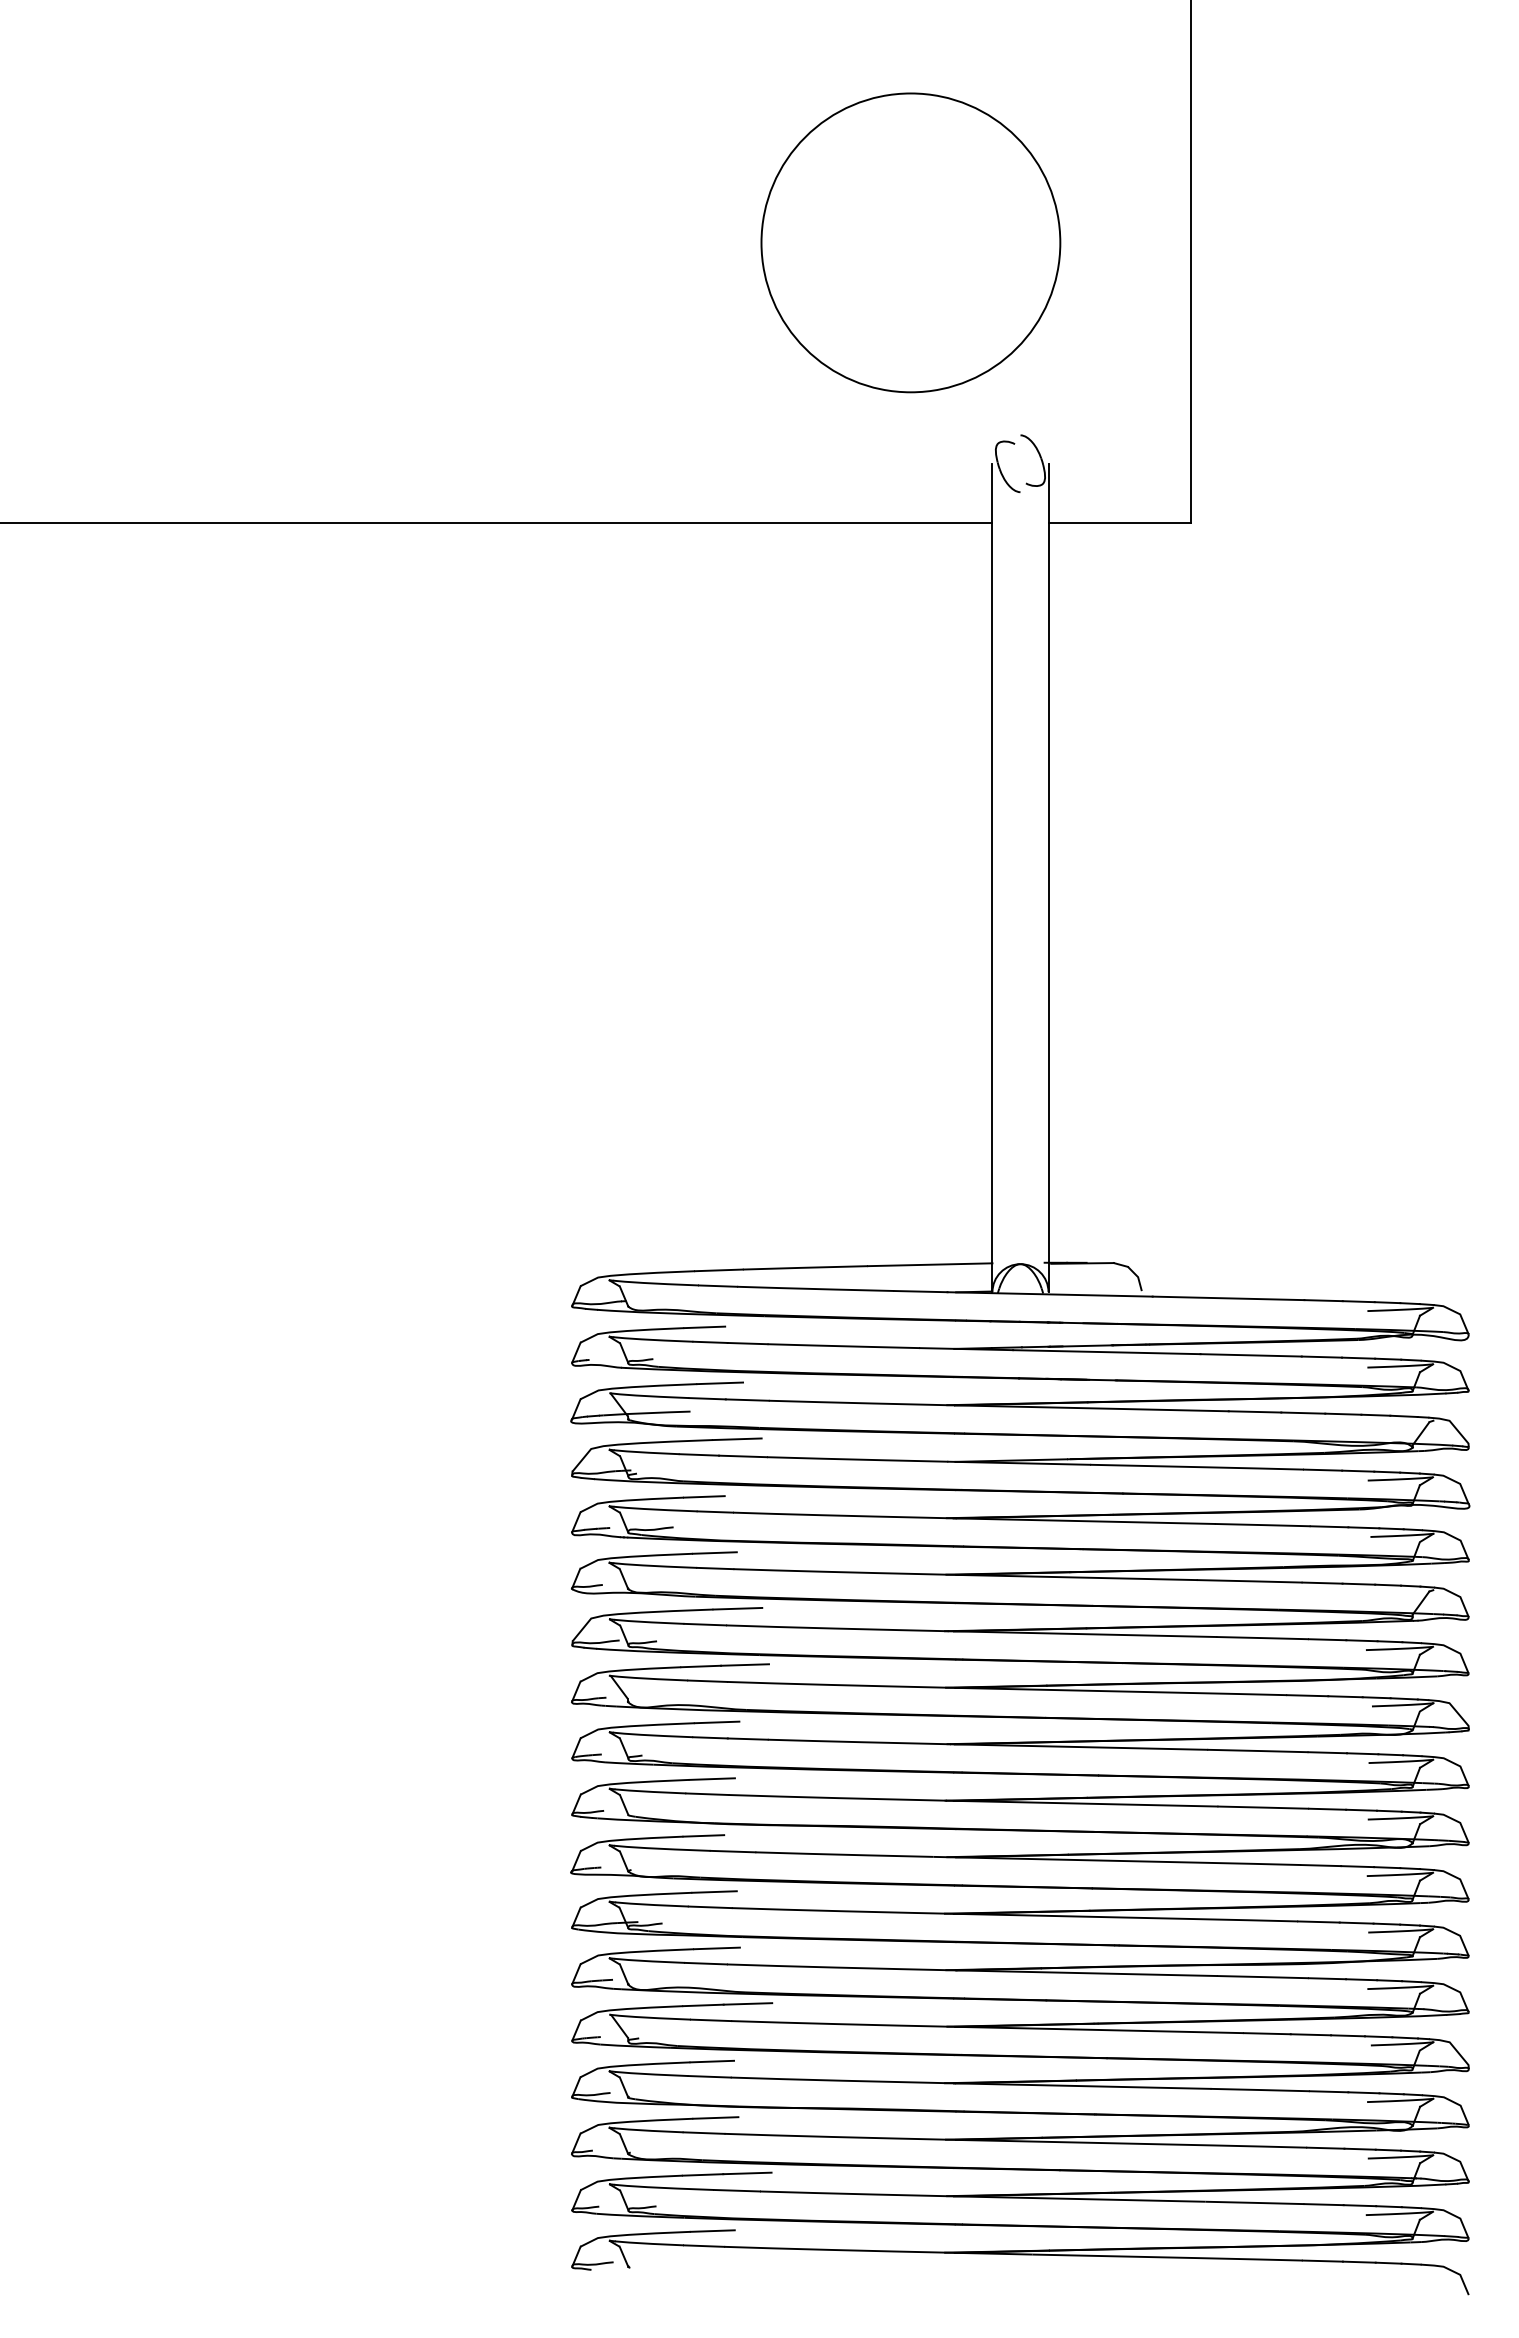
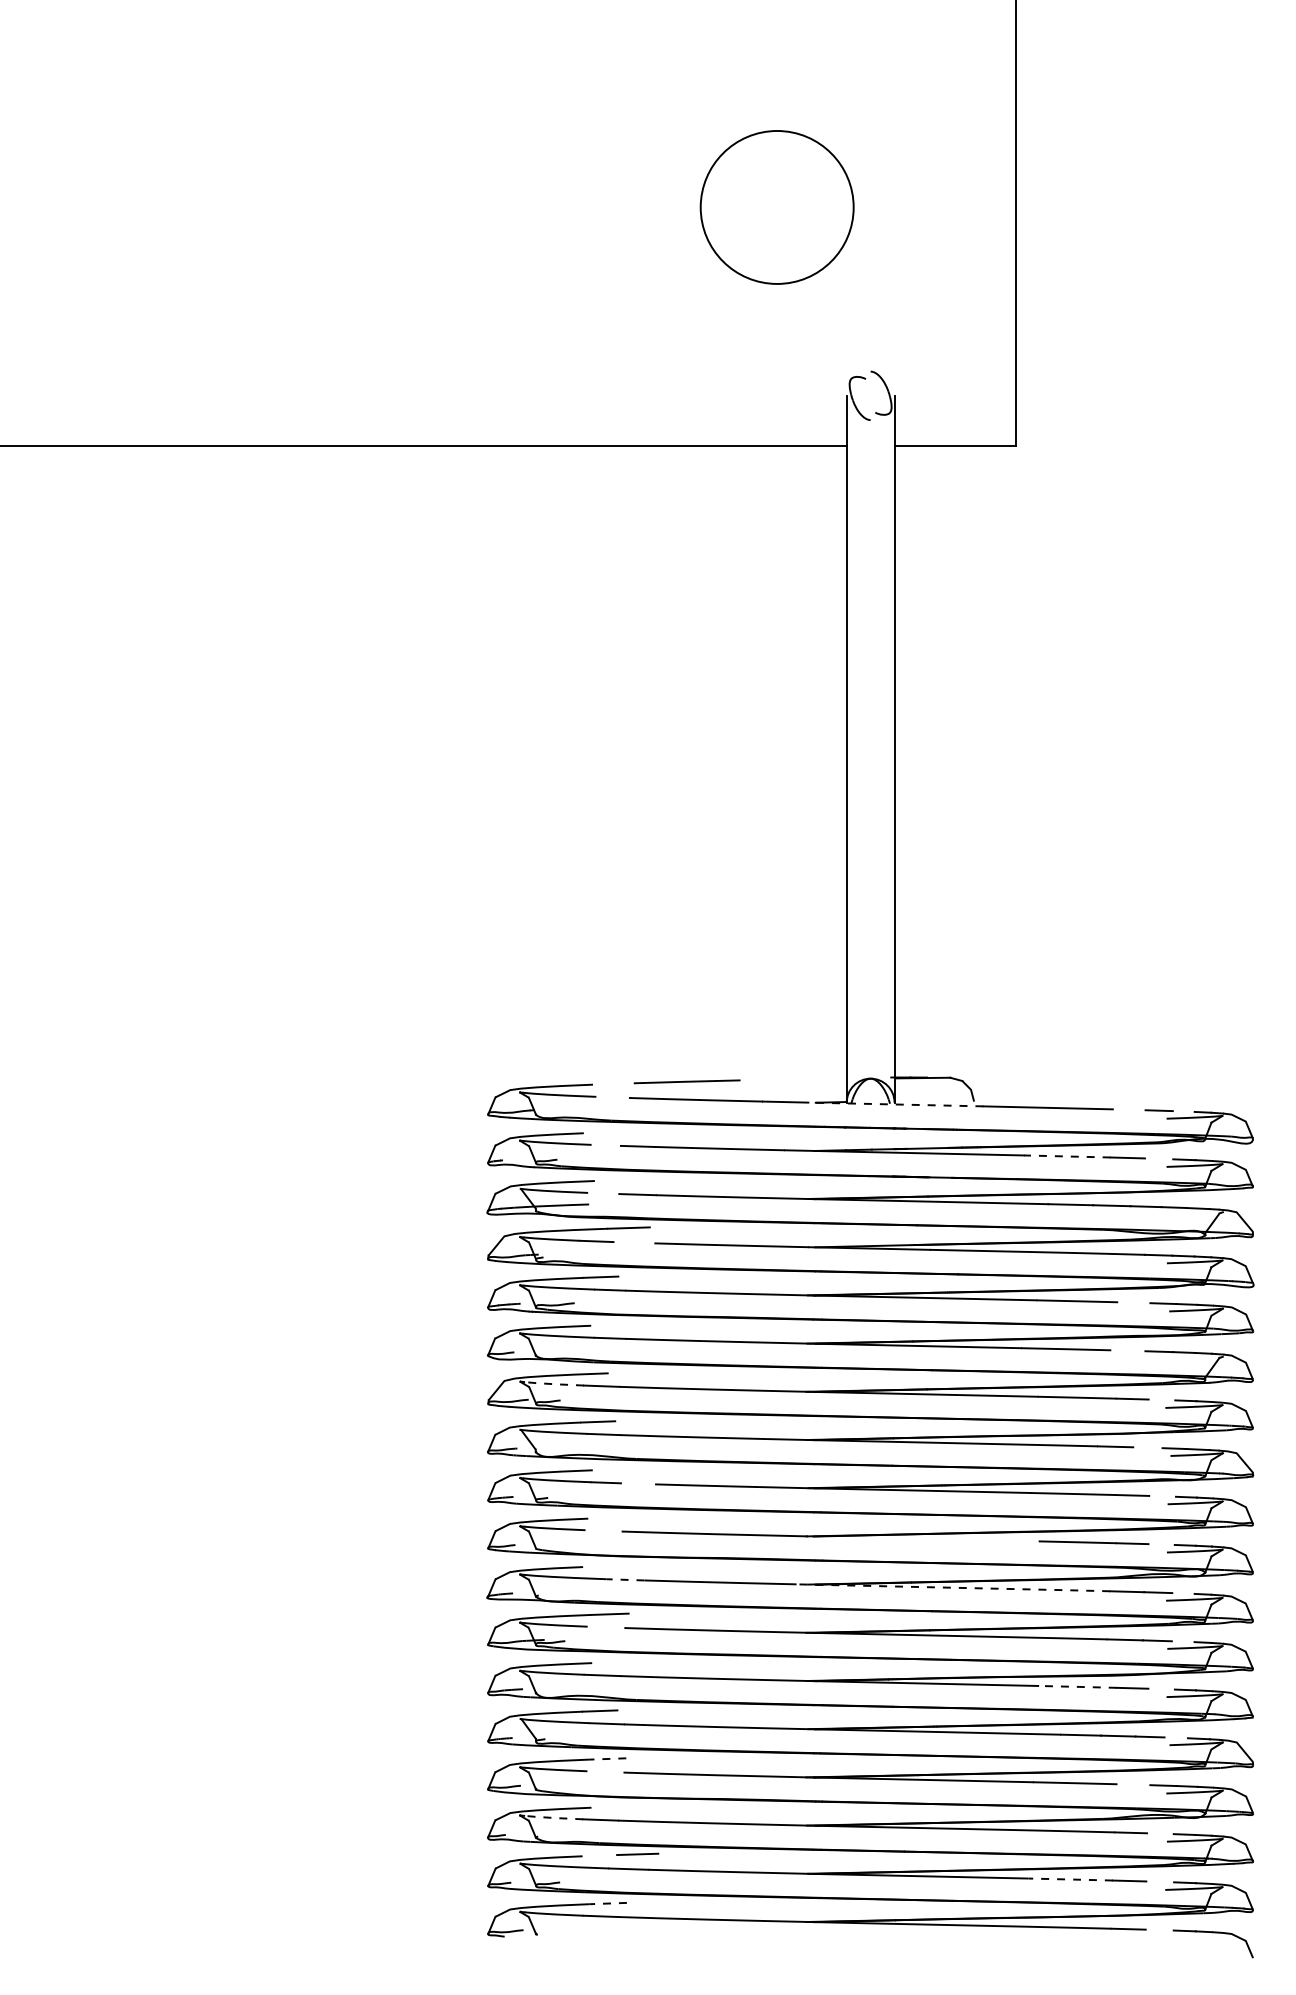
circle: (910, 242) -> (776, 207), size x0.6
line: (929, 1264) -> (793, 1078), removed
line: (718, 1270) -> (613, 1084), removed
line: (717, 1285) -> (612, 1096), removed
line: (1050, 1294) -> (896, 1104), solid -> dashed
line: (1323, 1300) -> (1129, 1109), removed
line: (1387, 1302) -> (1183, 1111), removed
line: (704, 1327) -> (601, 1132), removed
line: (710, 1341) -> (606, 1144), removed
line: (1251, 1355) -> (1067, 1156), solid -> dashed
line: (1358, 1357) -> (1159, 1158), removed
line: (720, 1383) -> (614, 1180), removed
line: (707, 1398) -> (603, 1193), removed
line: (742, 1456) -> (633, 1242), removed
line: (1329, 1526) -> (1134, 1302), removed
line: (714, 1552) -> (609, 1324), removed
line: (1322, 1582) -> (1128, 1350), removed
line: (737, 1608) -> (629, 1372), removed
line: (648, 1622) -> (553, 1384), solid -> dashed
line: (1361, 1640) -> (1161, 1399), removed
line: (745, 1664) -> (636, 1420), removed
line: (1345, 1696) -> (1147, 1447), removed
line: (716, 1722) -> (611, 1469), removed
line: (747, 1738) -> (637, 1483), removed
line: (1362, 1753) -> (1162, 1496), removed
line: (711, 1778) -> (607, 1517), removed
line: (707, 1794) -> (603, 1531), removed
line: (1081, 1803) -> (922, 1538), removed
line: (1361, 1809) -> (1161, 1543), removed
line: (703, 1835) -> (600, 1566), removed
line: (732, 1851) -> (624, 1579), solid -> dashed
line: (1118, 1860) -> (954, 1587), solid -> dashed
line: (1387, 1867) -> (1183, 1593), removed
line: (709, 1907) -> (605, 1627), removed
line: (1386, 1923) -> (1182, 1641), removed
line: (716, 1948) -> (611, 1662), removed
line: (1263, 1977) -> (1077, 1687), solid -> dashed
line: (1361, 1979) -> (1161, 1688), removed
line: (747, 2003) -> (637, 1709), removed
line: (1378, 2036) -> (1176, 1737), removed
line: (712, 2061) -> (607, 1758), solid -> dashed
line: (709, 2076) -> (605, 1771), removed
line: (1328, 2091) -> (1133, 1784), removed
line: (715, 2117) -> (610, 1806), removed
line: (647, 2130) -> (552, 1817), solid -> dashed
line: (1359, 2148) -> (1159, 1833), removed
line: (702, 2174) -> (599, 1855), removed
line: (1255, 2202) -> (1071, 1879), solid -> dashed
line: (1359, 2205) -> (1159, 1881), removed
line: (712, 2231) -> (607, 1903), solid -> dashed
line: (1358, 2261) -> (1159, 1929), removed

